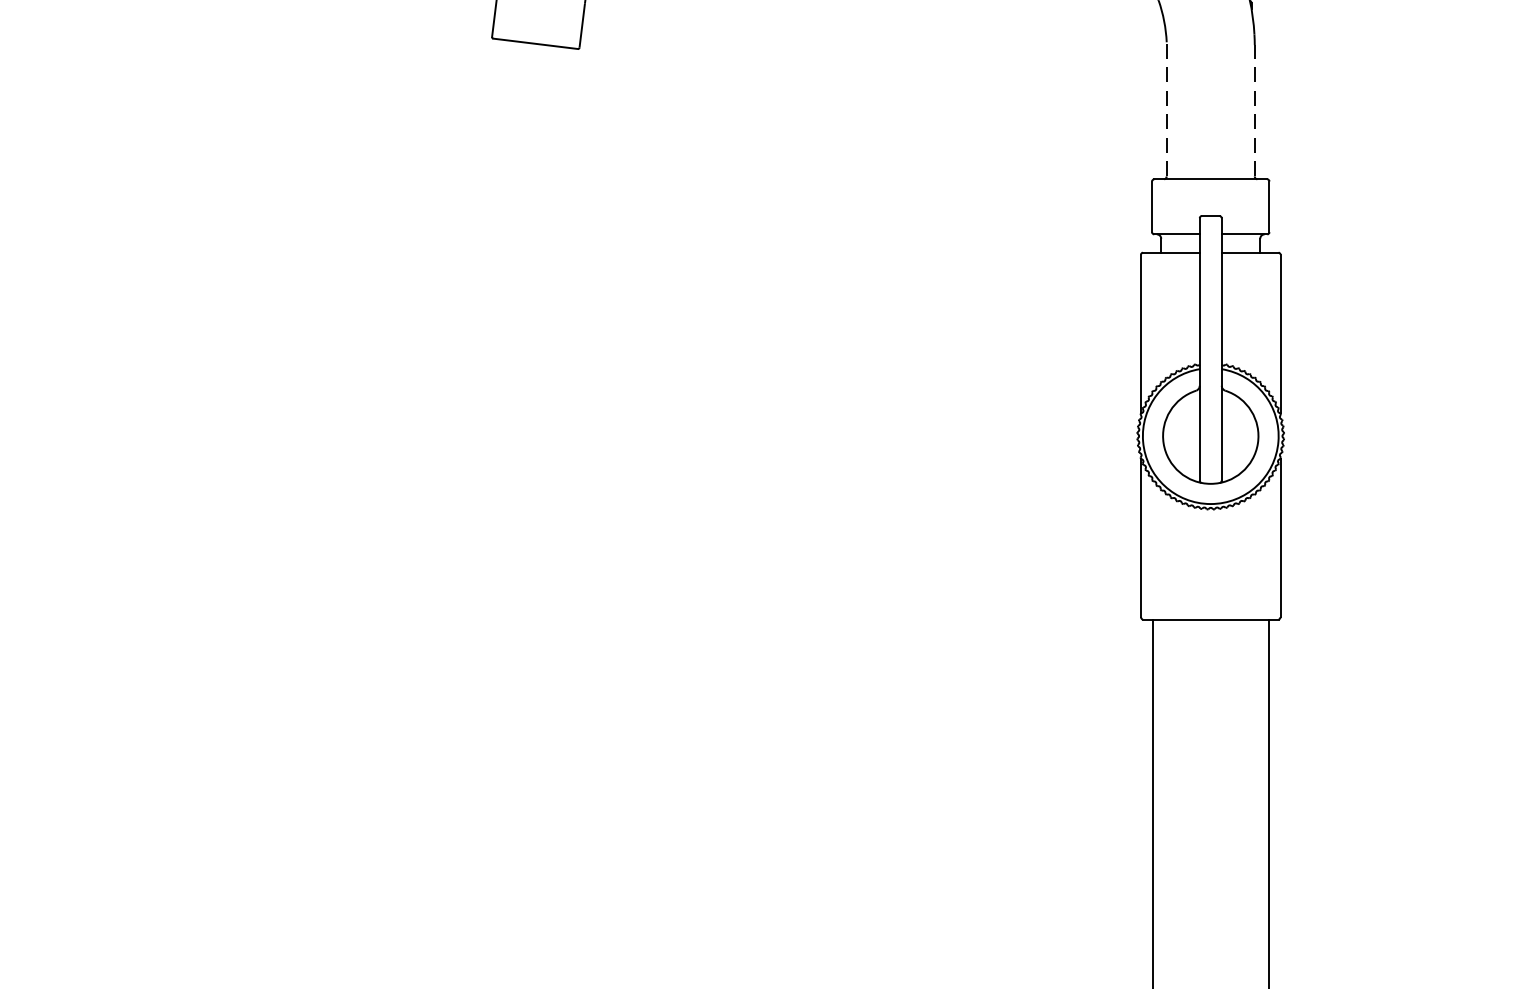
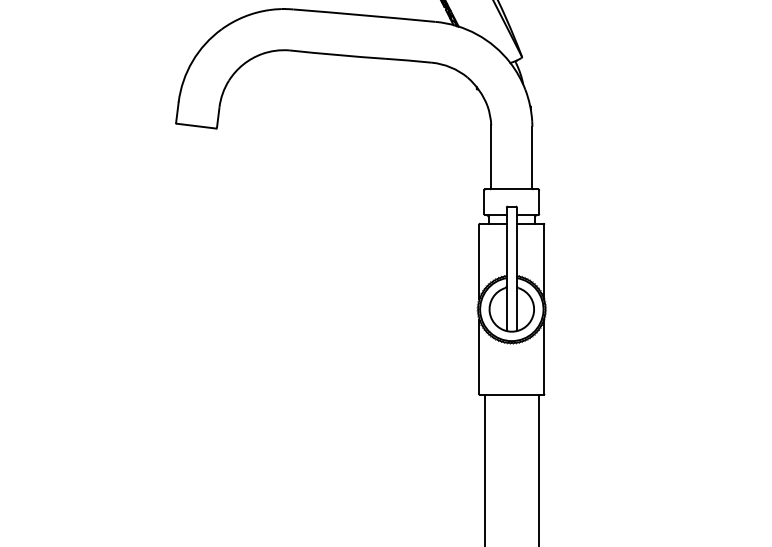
line: (1167, 108) -> (491, 156), dashed -> solid
line: (1254, 110) -> (532, 157), dashed -> solid

